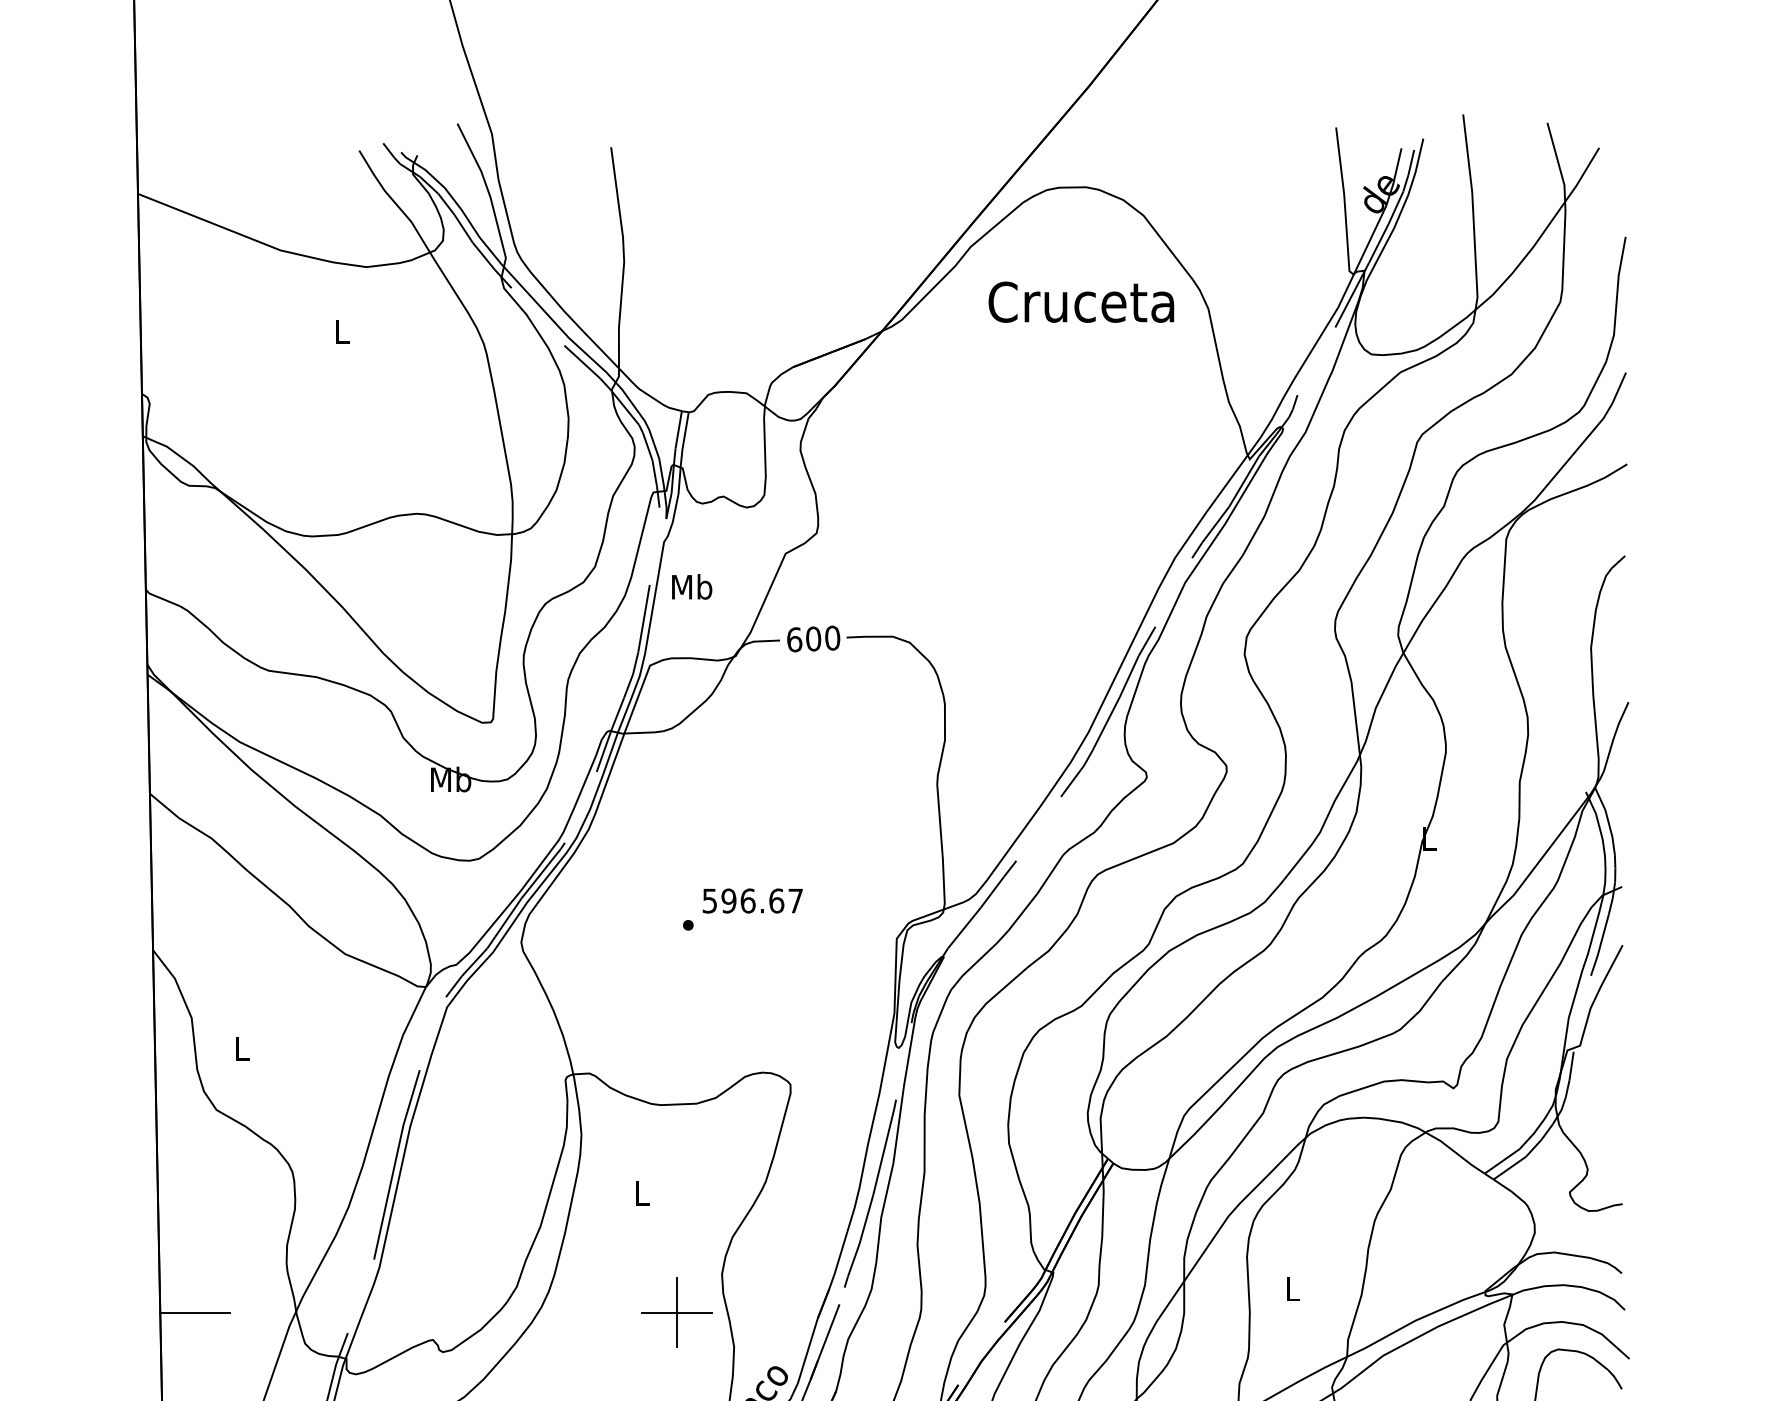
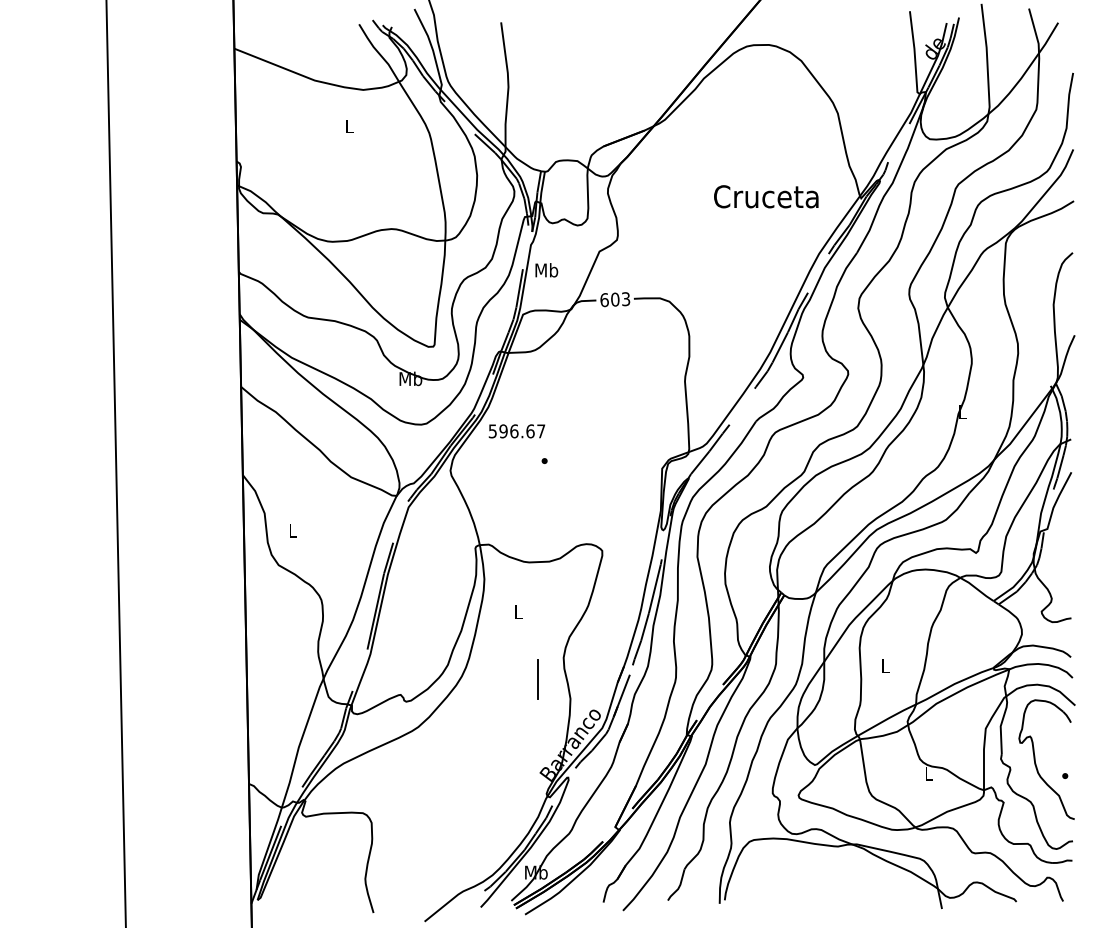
text: (1081, 301) -> (766, 196), moved
text: (831, 638) -> (625, 299), 600 -> 603
text: (751, 901) -> (516, 431), moved
line: (194, 1312) -> (266, 679), removed
line: (675, 1312) -> (537, 679), removed

